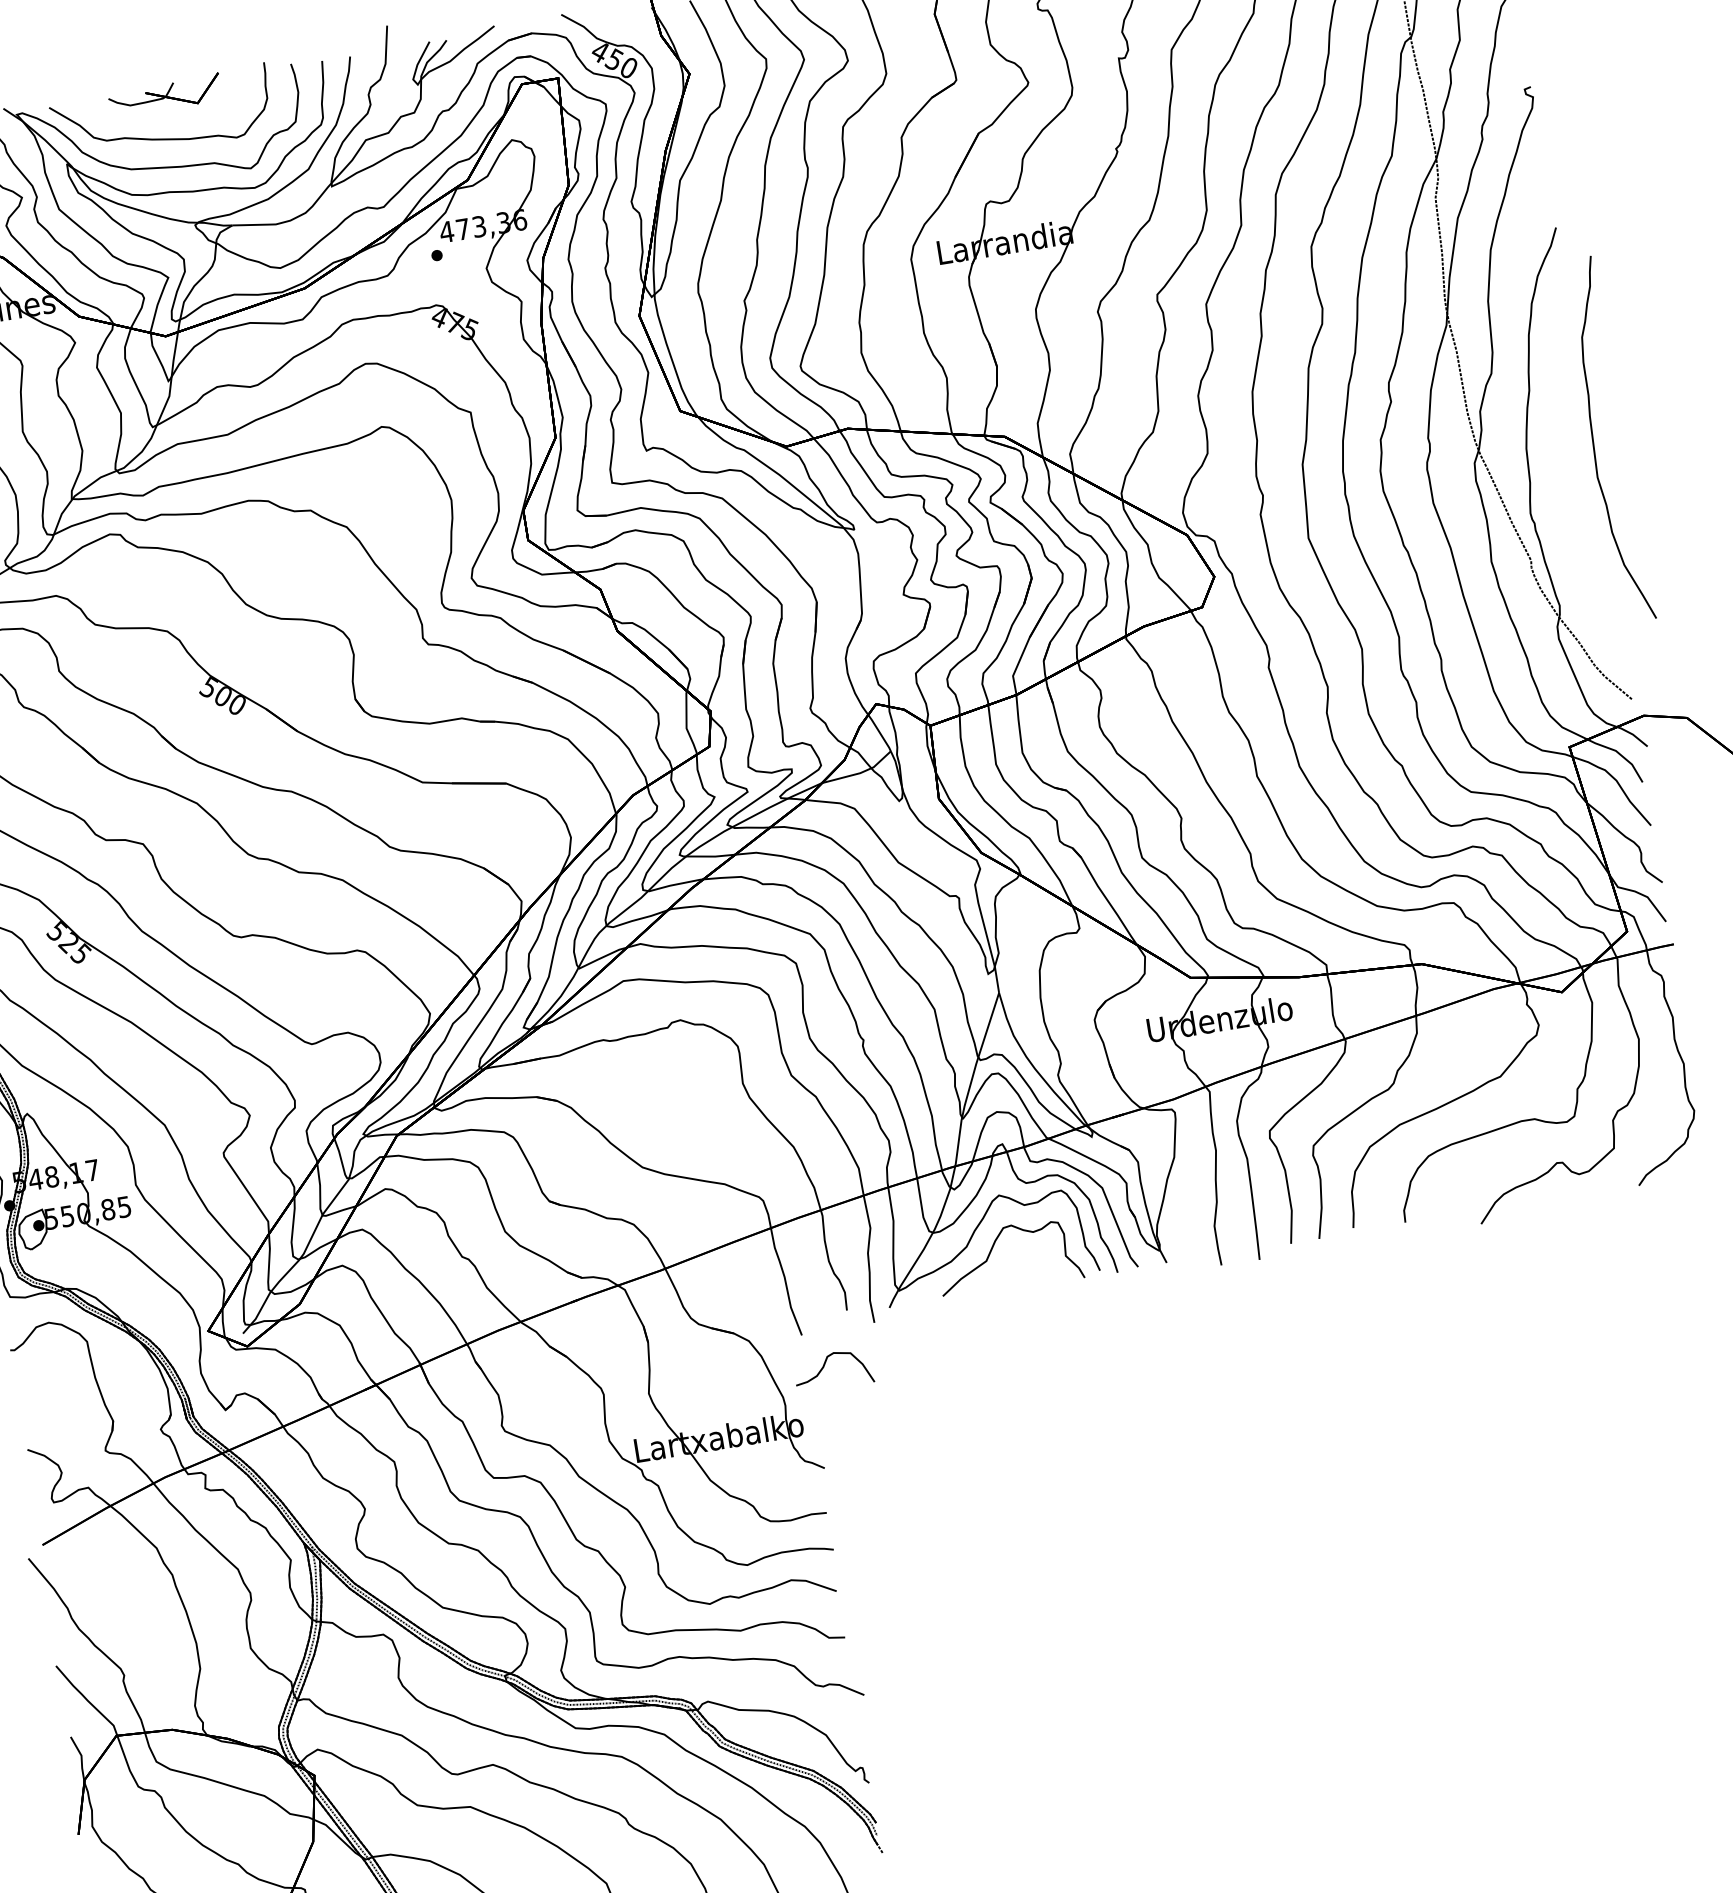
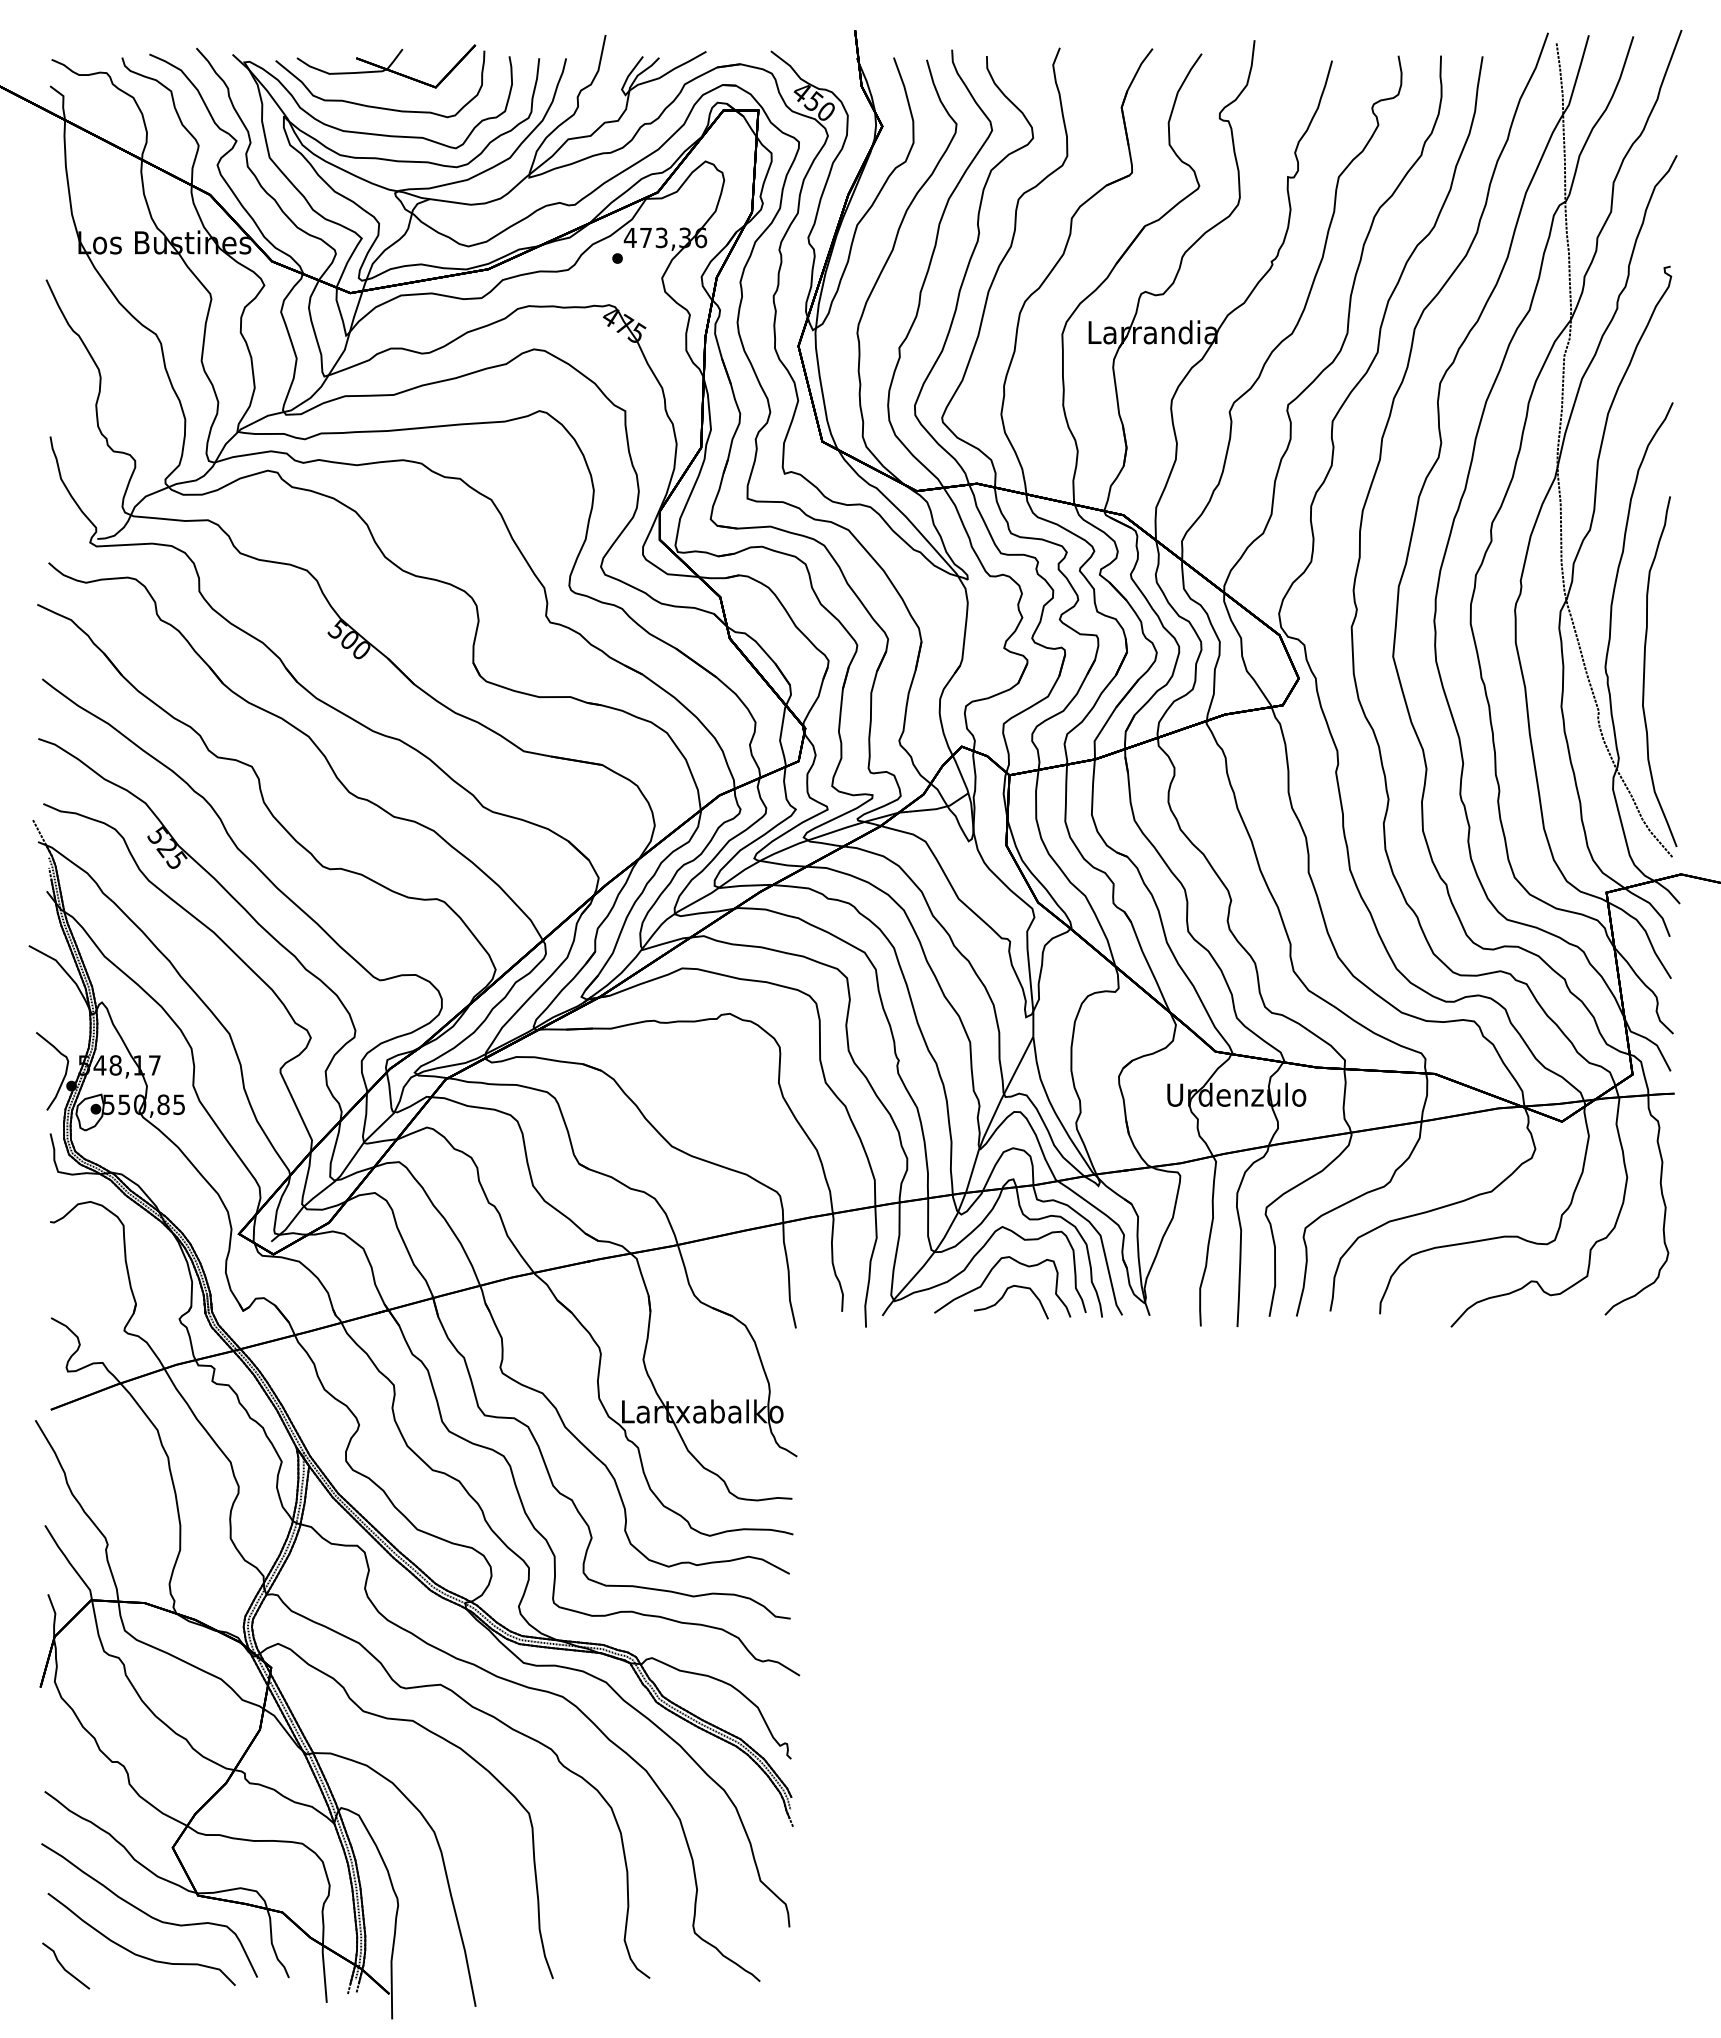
part: (165, 95) -> (386, 66), size x1.67
part: (1594, 441) -> (1645, 671), moved
curve: (824, 1366) -> (1003, 1297), moved

